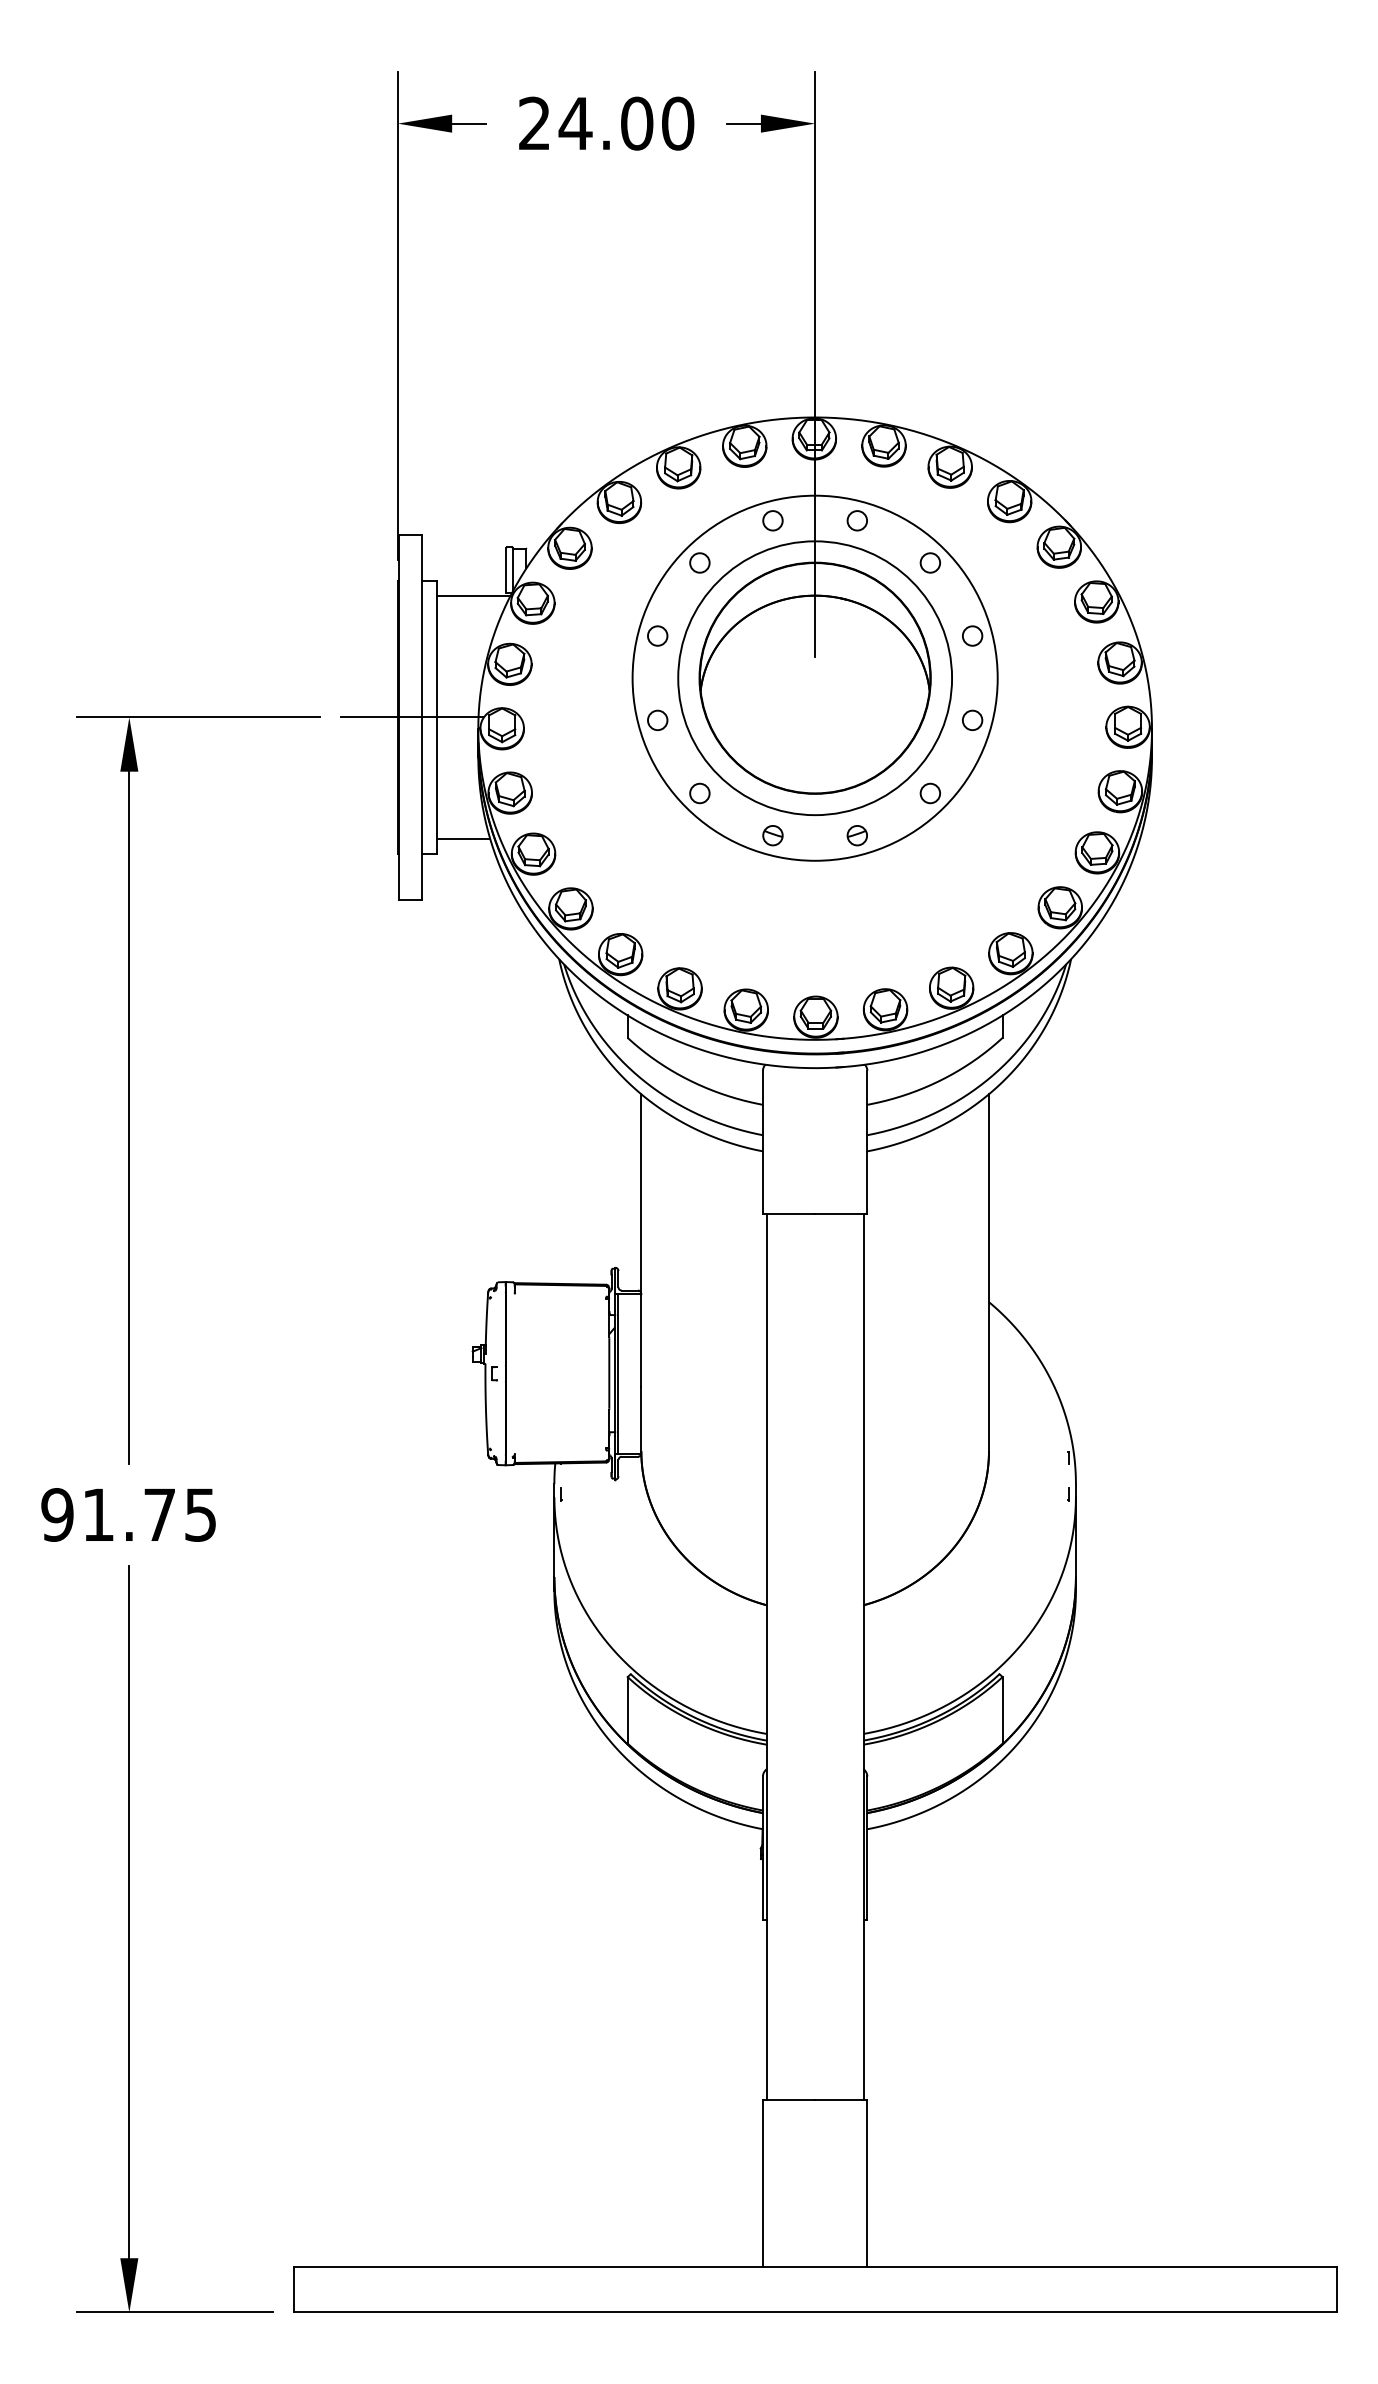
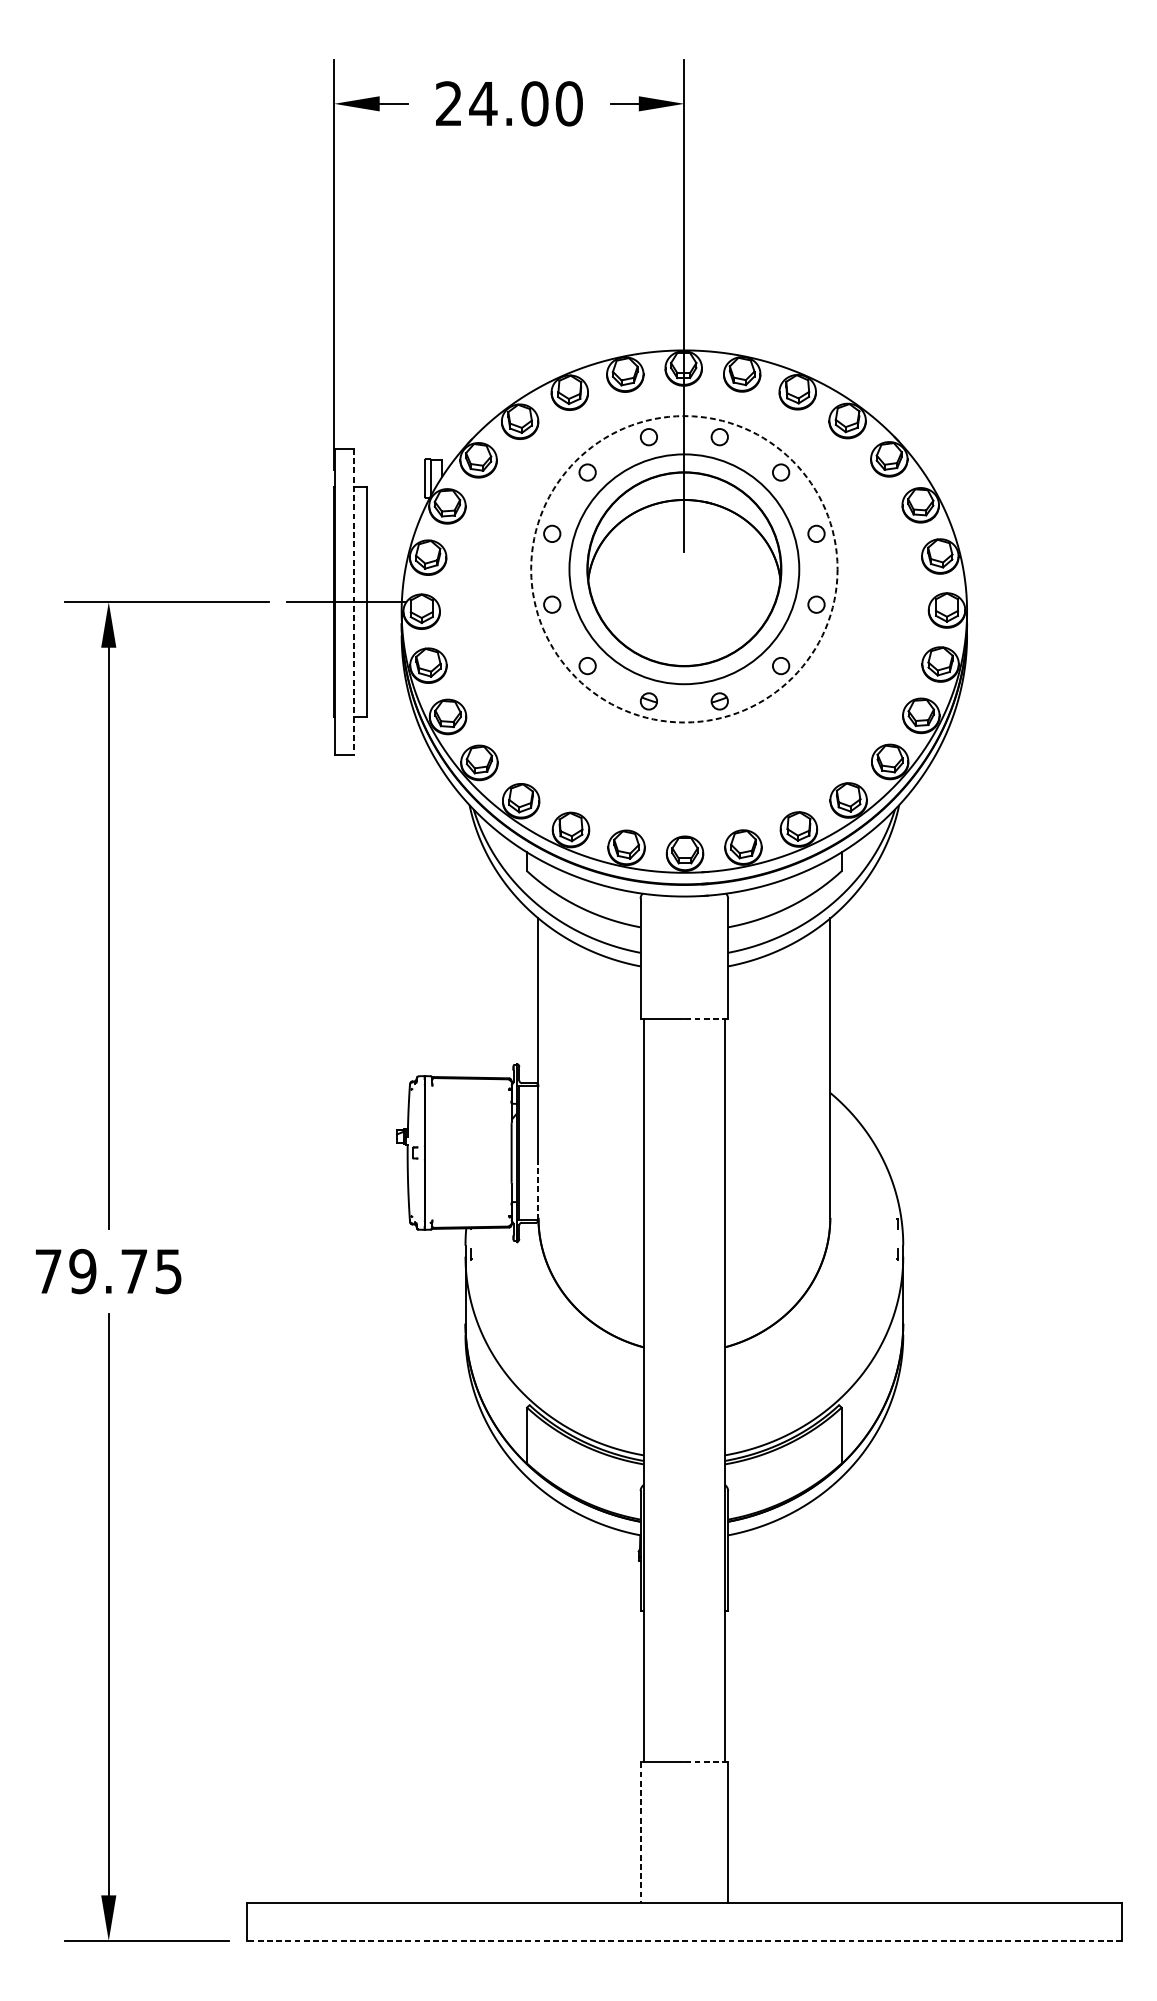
line: (473, 595) -> (397, 499), removed
circle: (814, 677) -> (683, 568), solid -> dashed
line: (421, 717) -> (353, 602), solid -> dashed
line: (463, 839) -> (389, 704), removed
line: (840, 1213) -> (705, 1018), solid -> dashed
line: (641, 1419) -> (538, 1191), solid -> dashed
text: (77, 1514) -> (65, 1271), 91.75 -> 79.75
line: (840, 2099) -> (705, 1762), solid -> dashed
line: (762, 2183) -> (640, 1832), solid -> dashed
line: (815, 2312) -> (684, 1940), solid -> dashed

